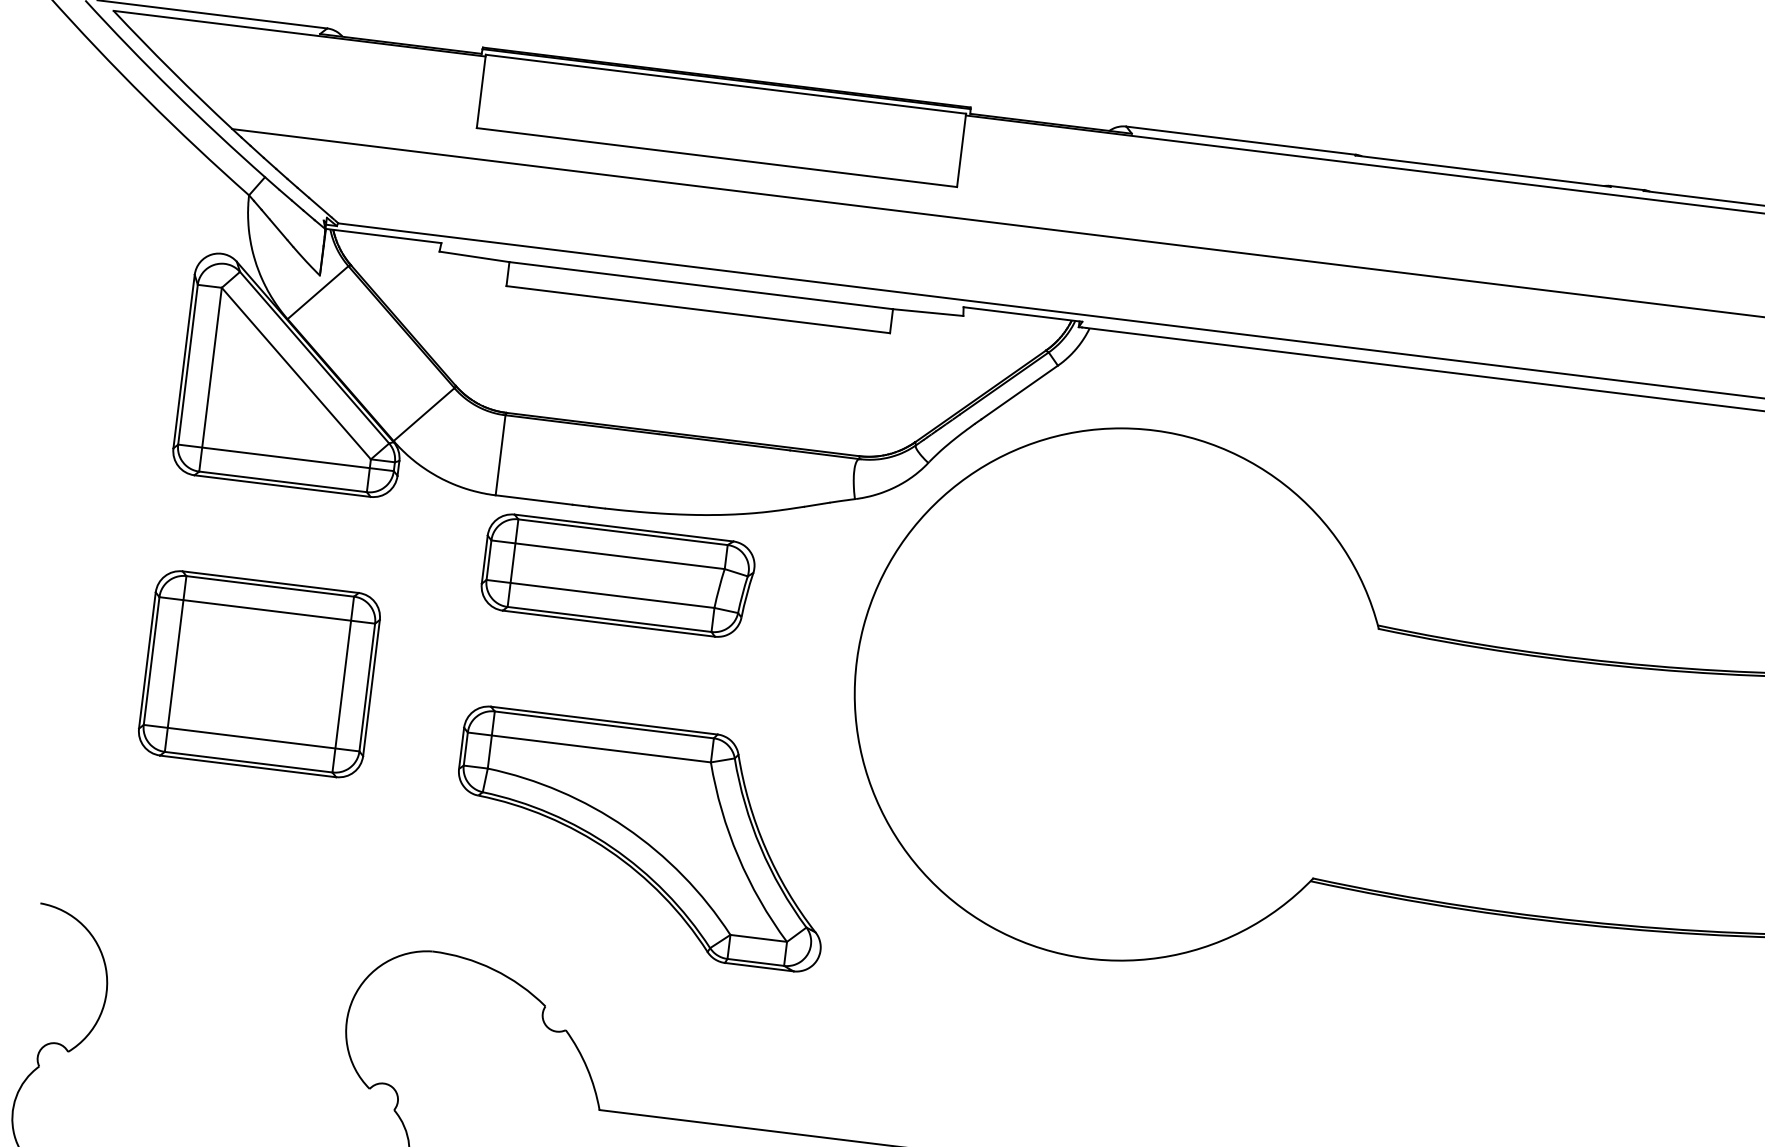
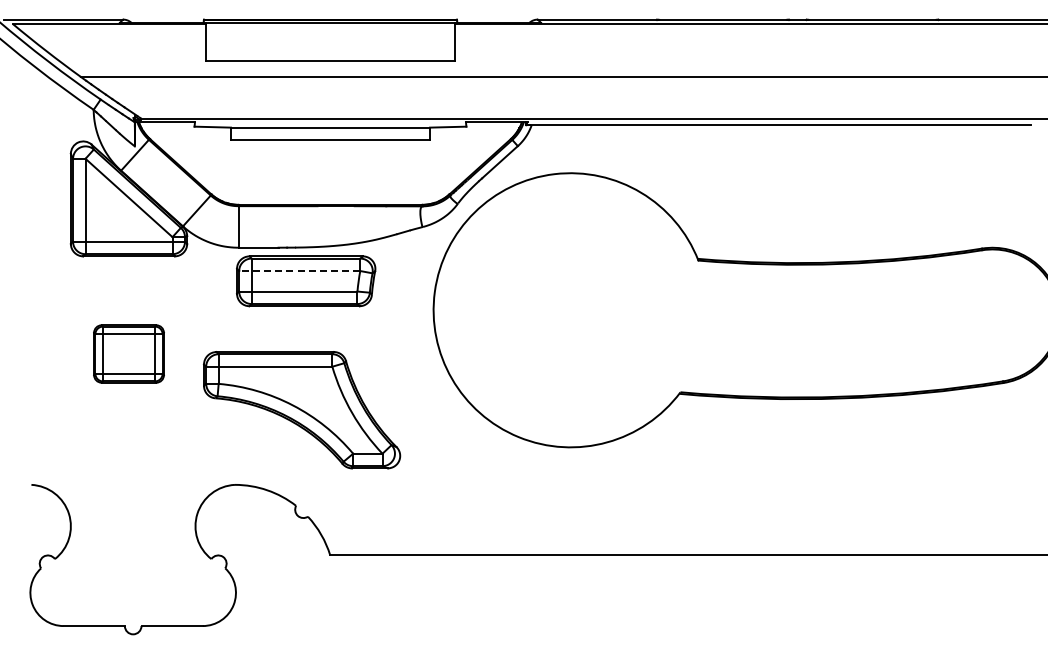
line: (607, 555) -> (299, 271), solid -> dashed
part: (258, 673) -> (128, 353), size x0.6
part: (643, 839) -> (302, 410), moved

